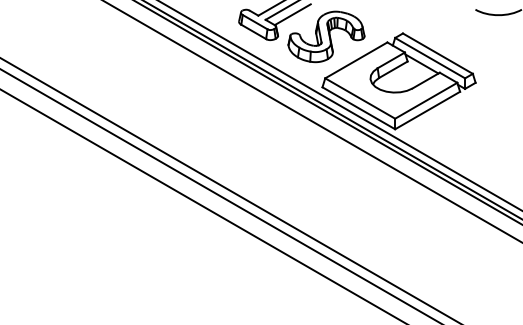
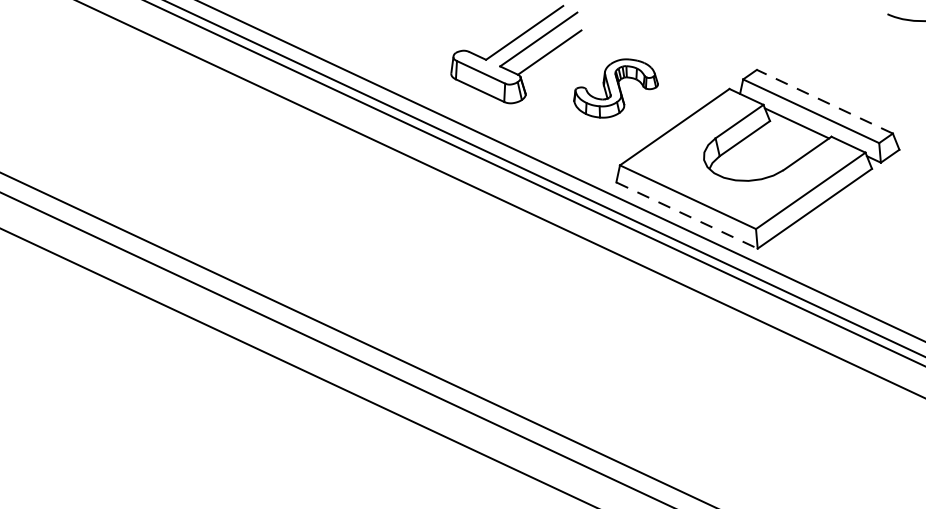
part: (326, 36) -> (615, 87), size x0.6
line: (437, 53) -> (824, 101), solid -> dashed
line: (358, 108) -> (686, 215), solid -> dashed

